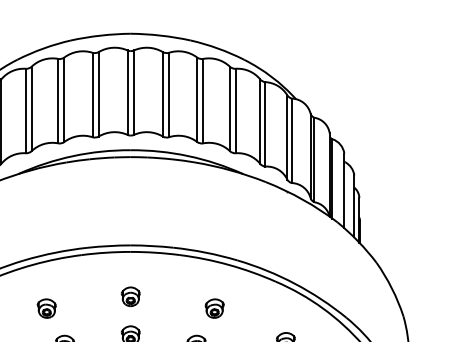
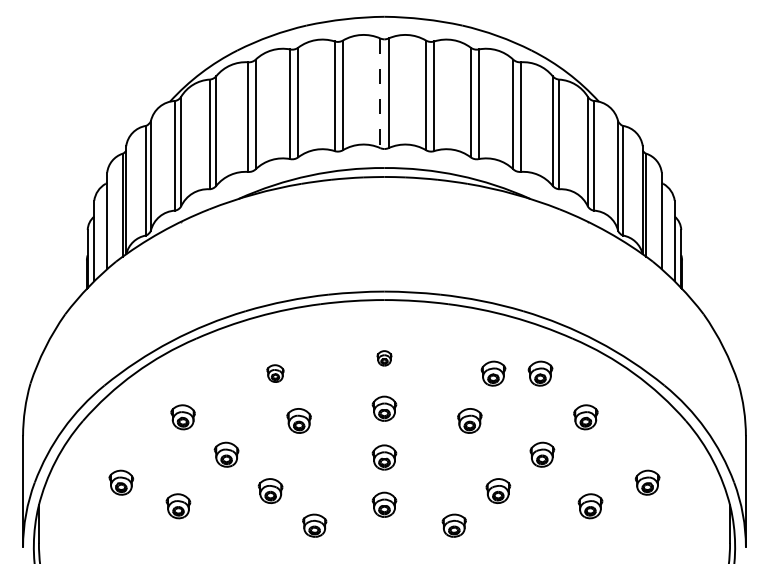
line: (127, 92) -> (380, 93), solid -> dashed
part: (130, 296) -> (384, 358), size x0.6
part: (46, 308) -> (275, 373), size x0.7
part: (250, 308) -> (540, 373), added

